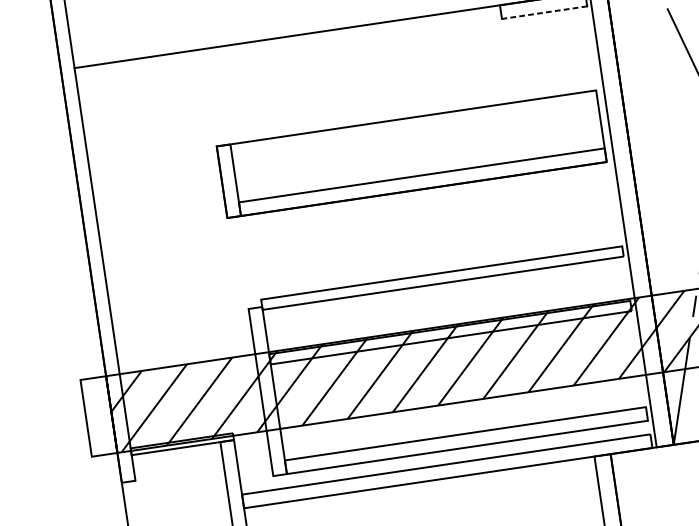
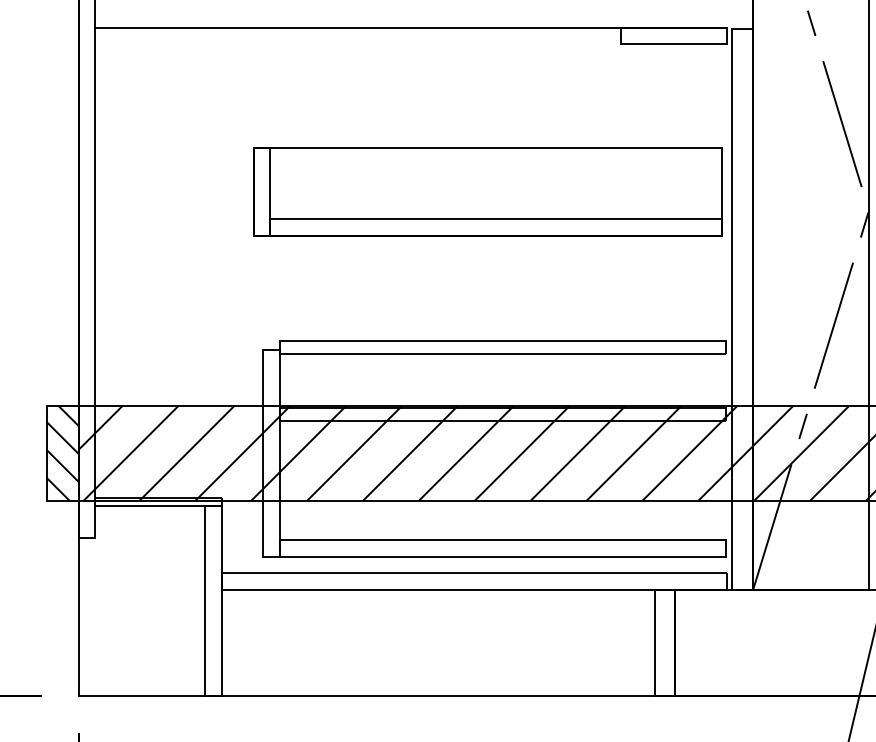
line: (545, 12) -> (674, 44), dashed -> solid
hatch: (98, 415) -> (62, 452), added

